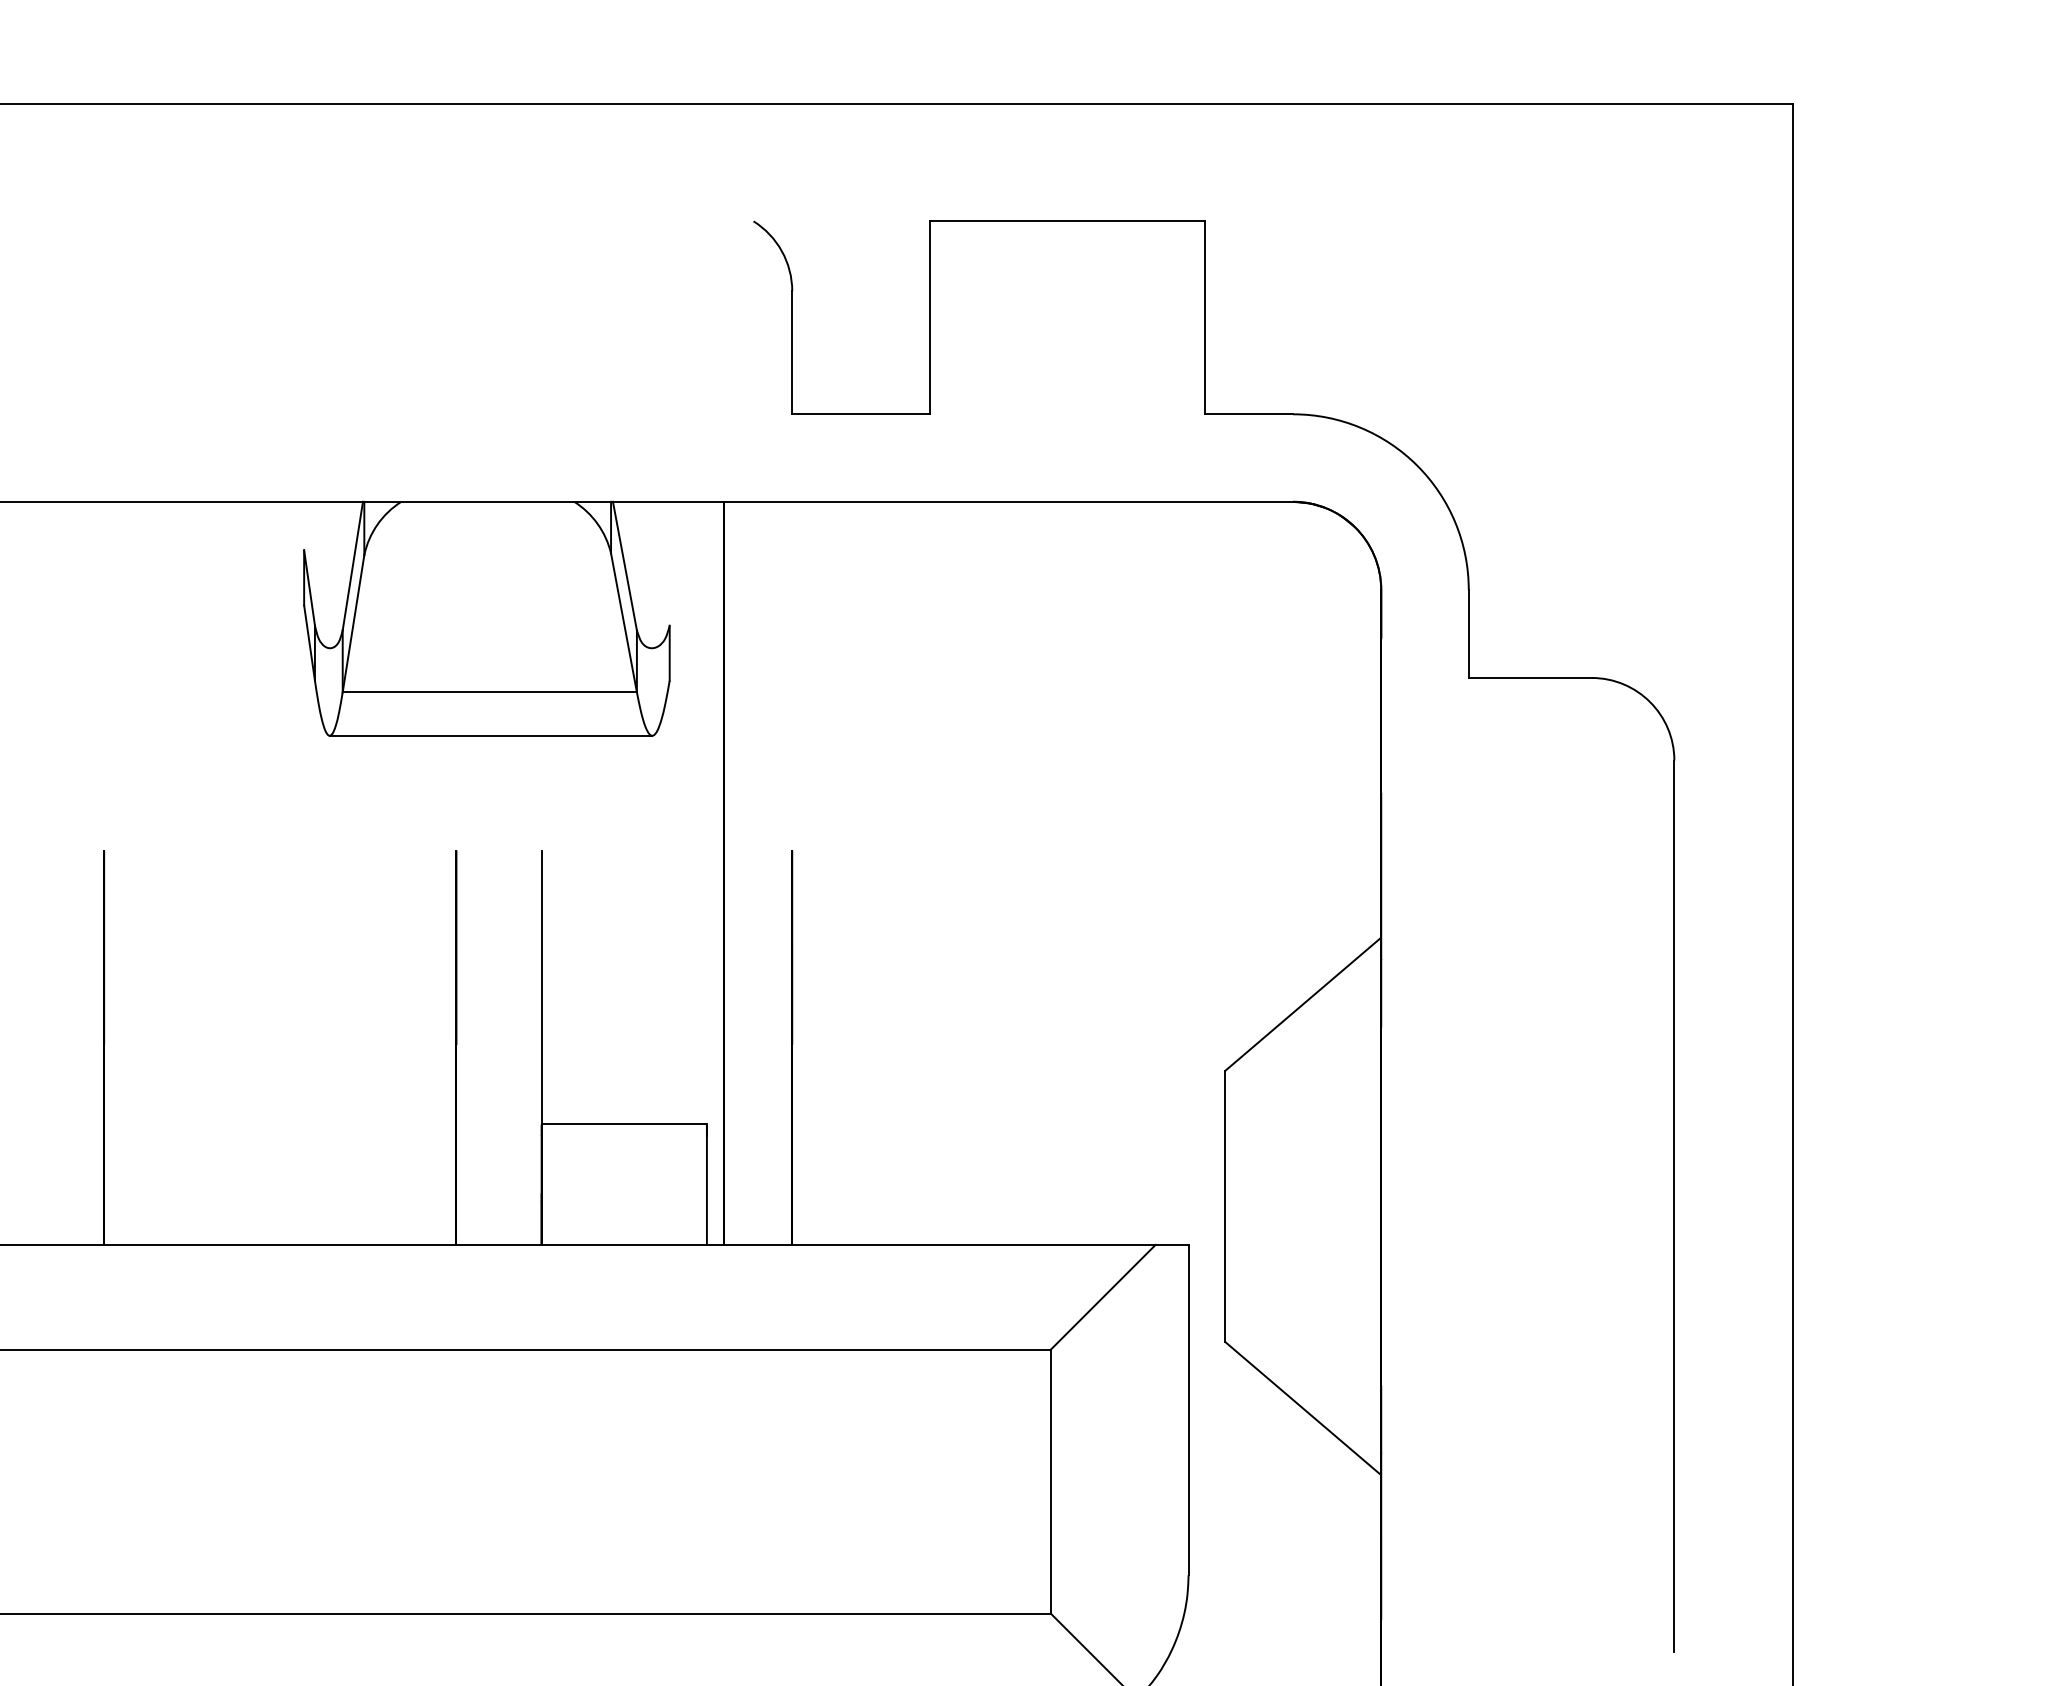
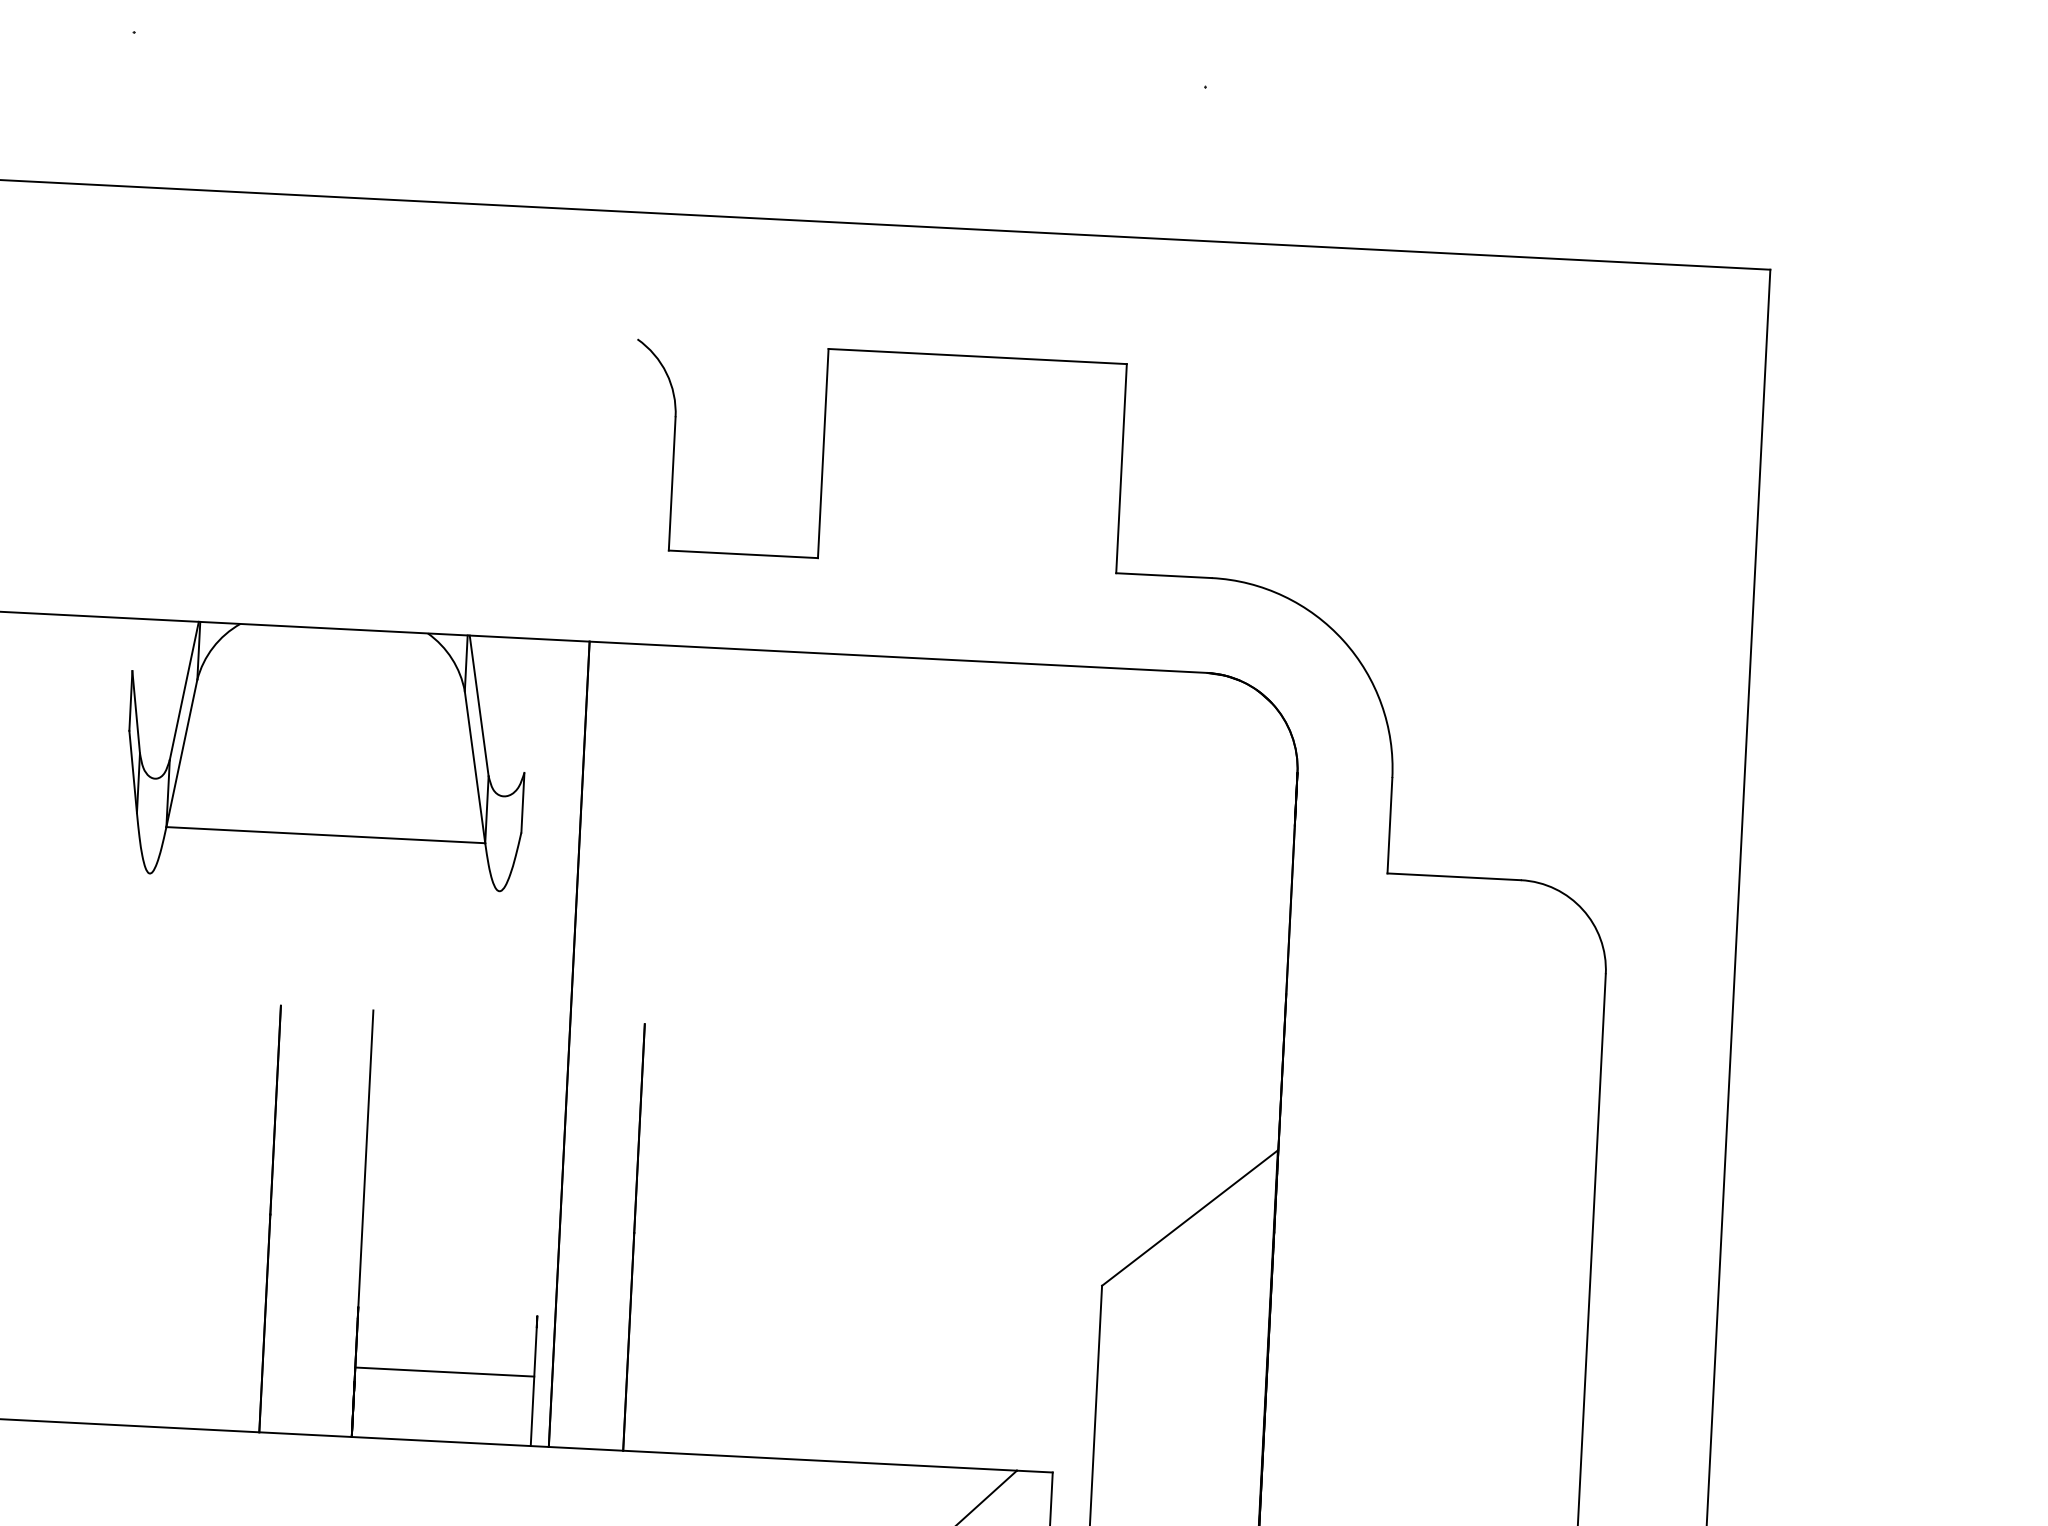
line: (490, 735) -> (324, 882), removed
line: (623, 1123) -> (443, 1371), moved

